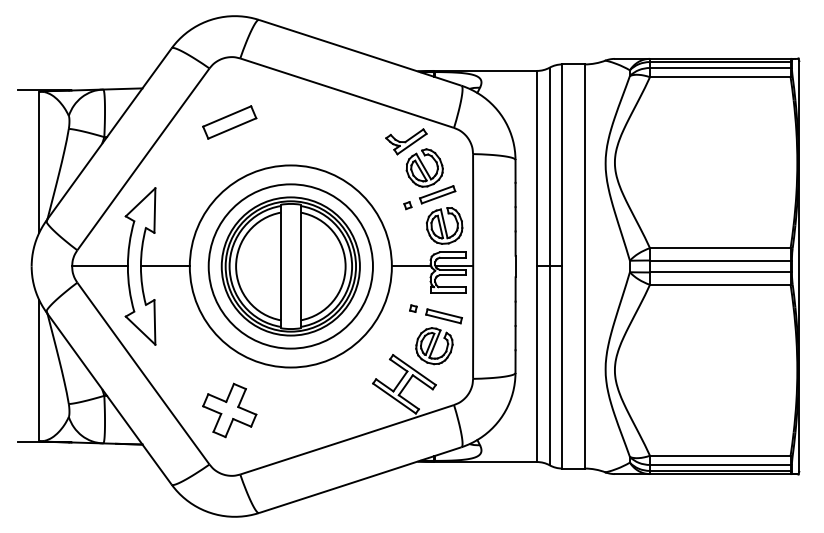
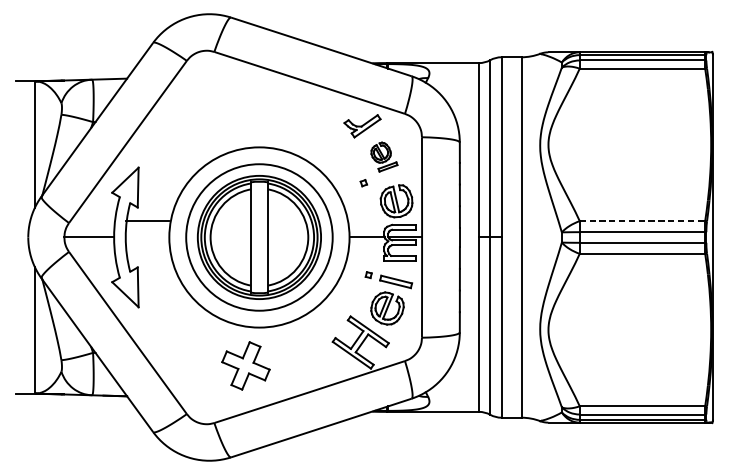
part: (229, 122) -> (204, 109), removed
part: (430, 176) -> (384, 157), size x0.6
line: (720, 248) -> (642, 221), solid -> dashed
line: (164, 266) -> (146, 220), moved
part: (229, 410) -> (245, 365), moved

